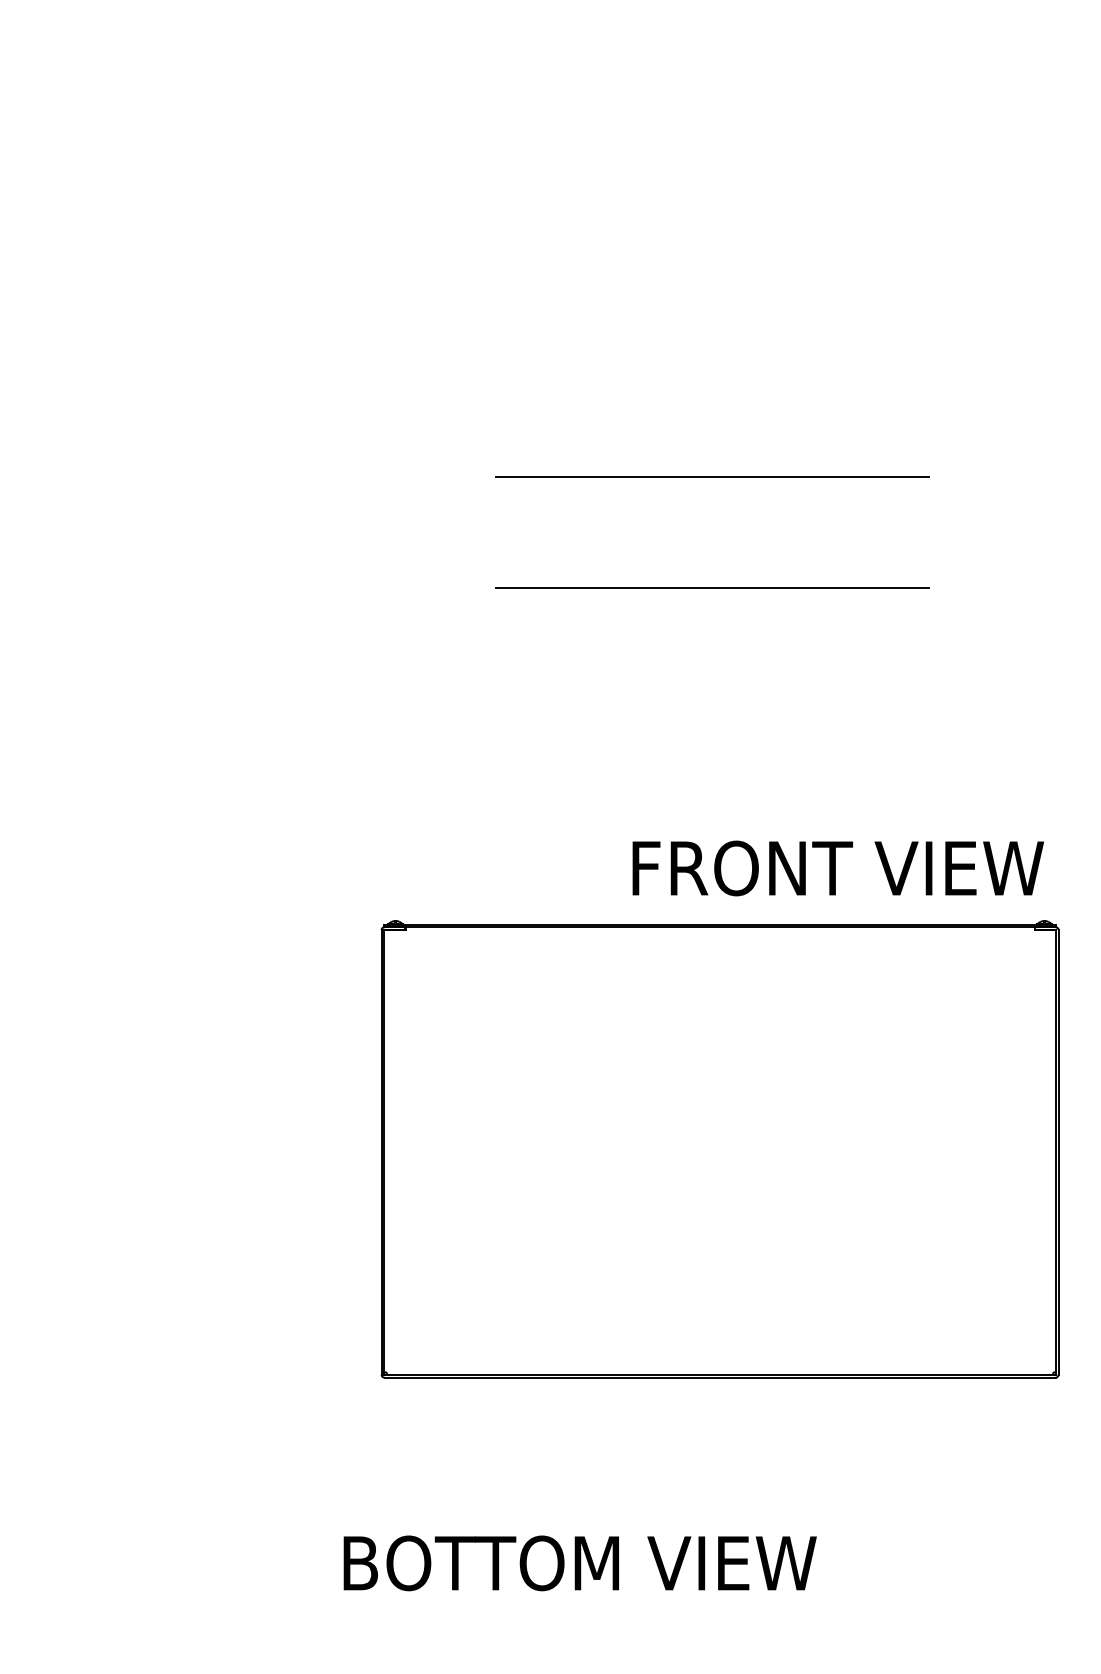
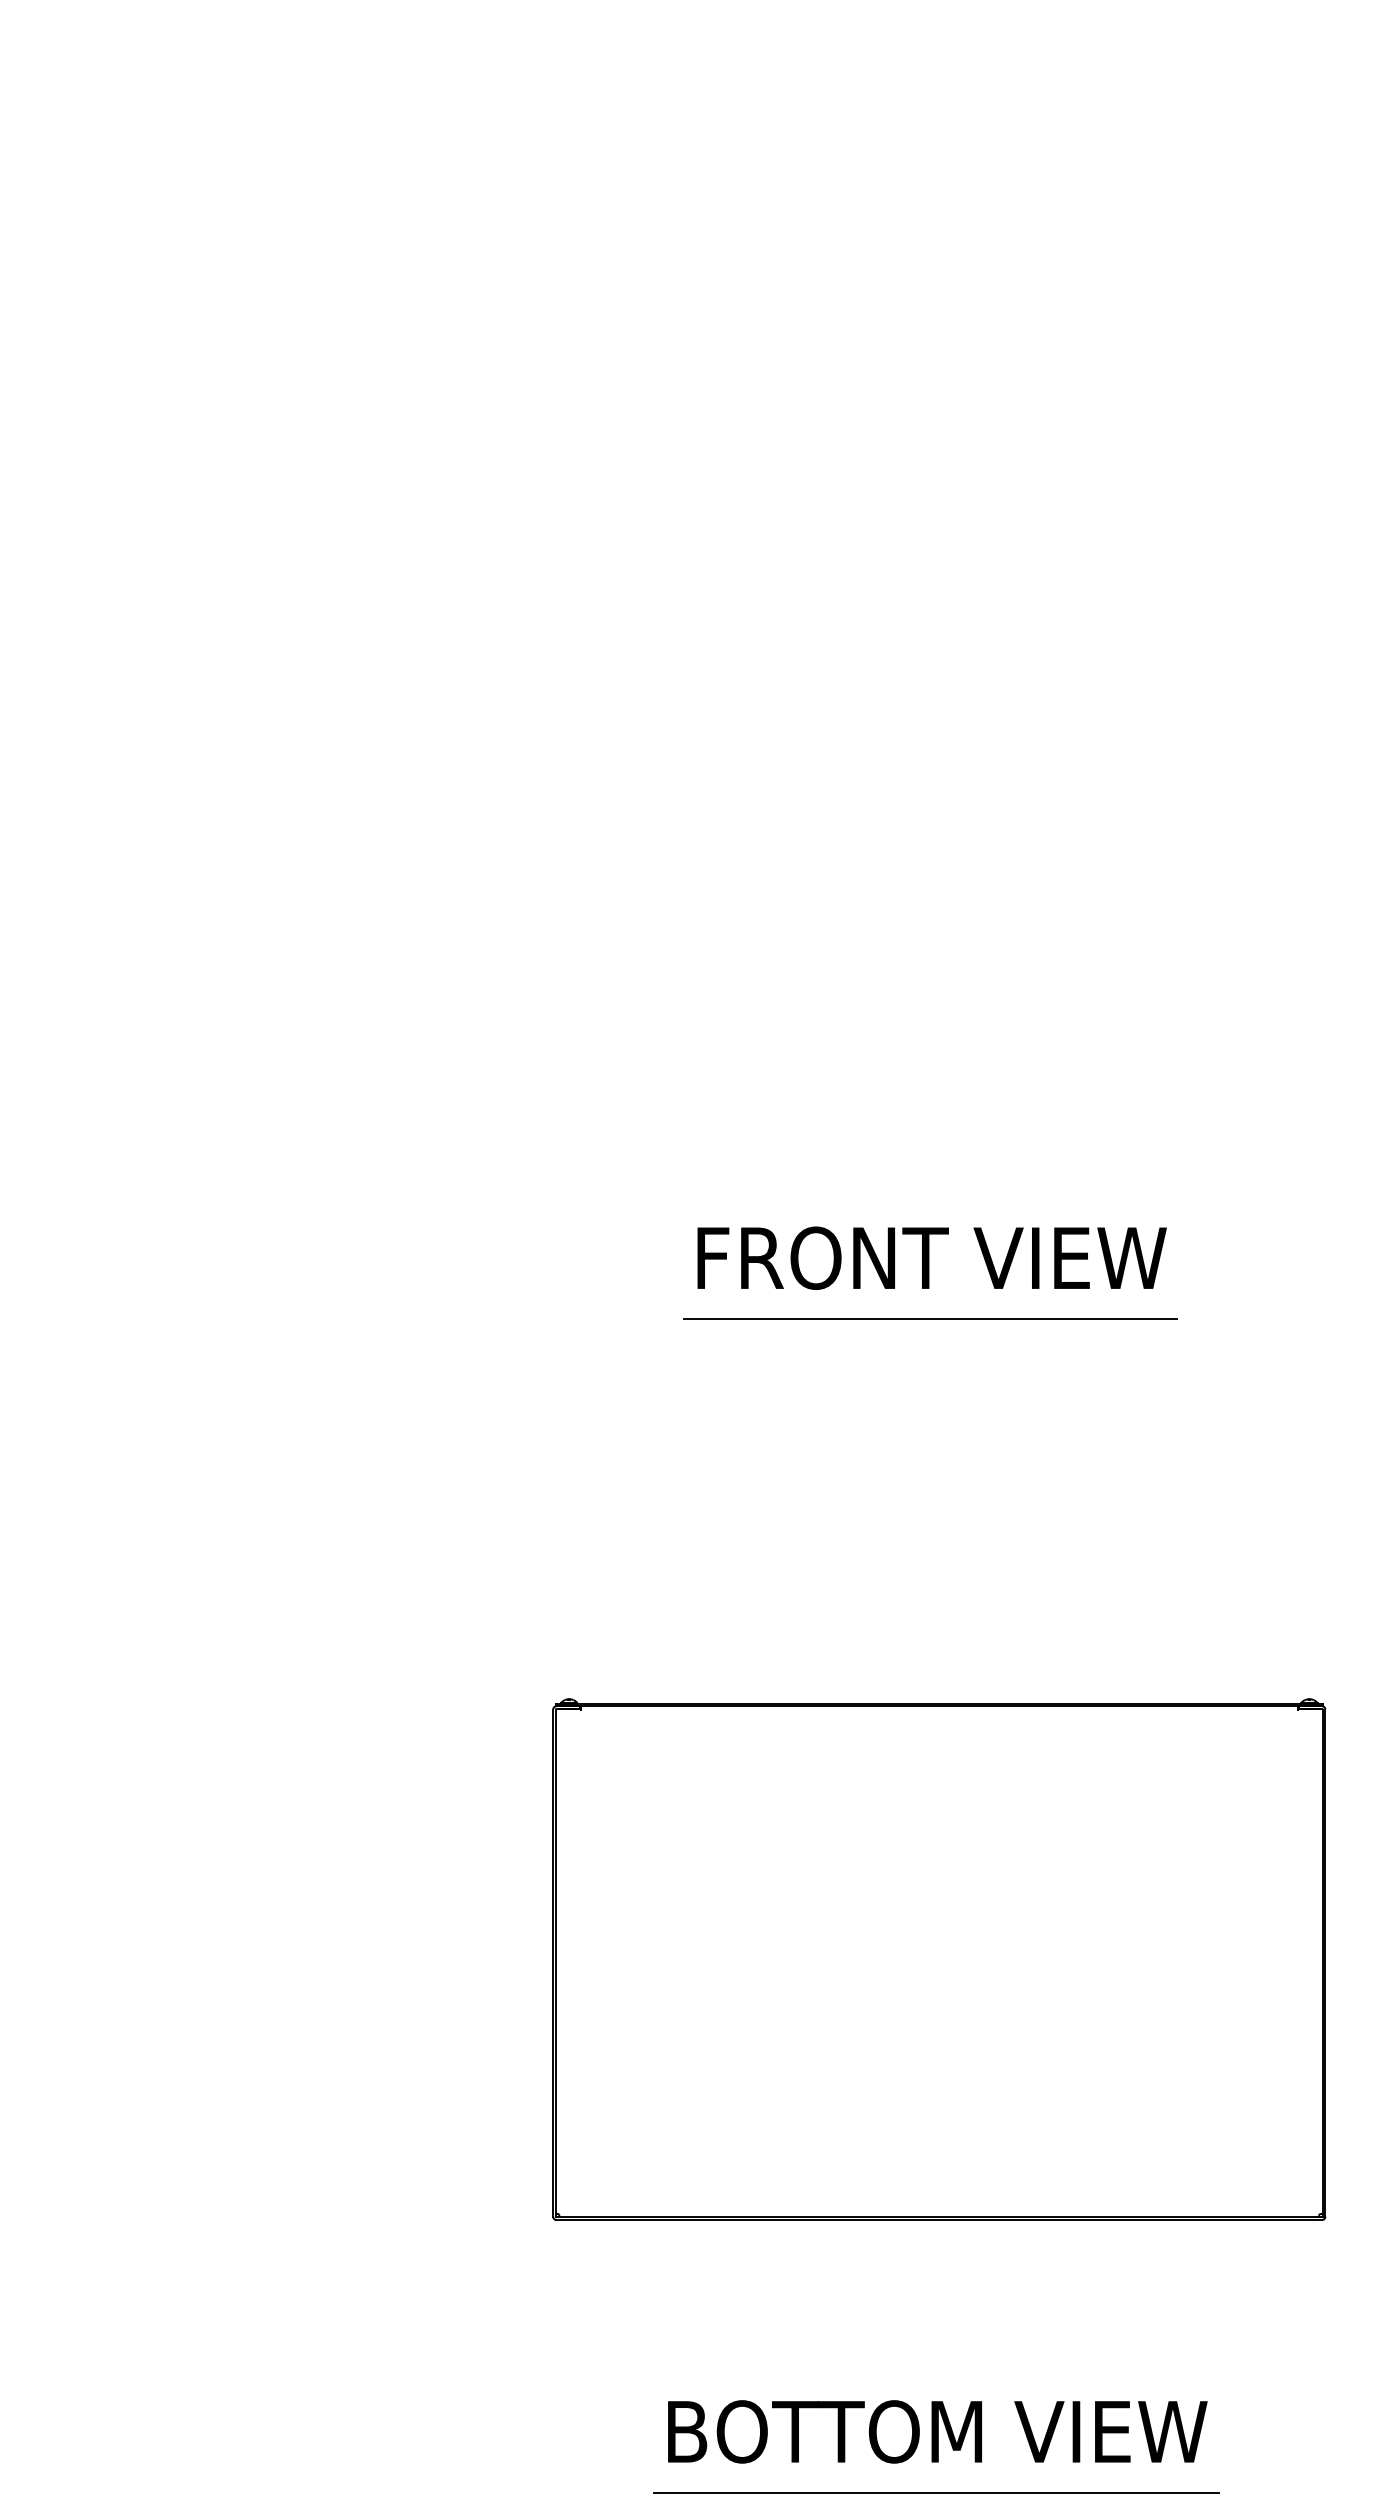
line: (712, 476) -> (930, 1192), removed
text: (837, 867) -> (931, 1257), moved
text: (579, 1563) -> (937, 2431), moved
line: (717, 1616) -> (936, 2492), added

